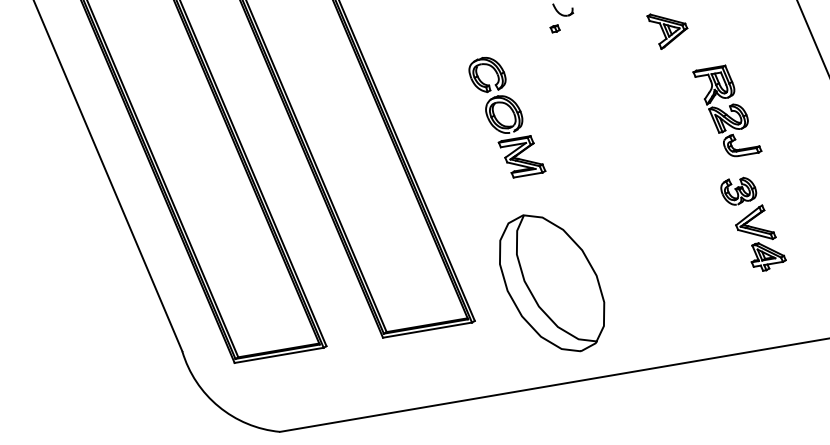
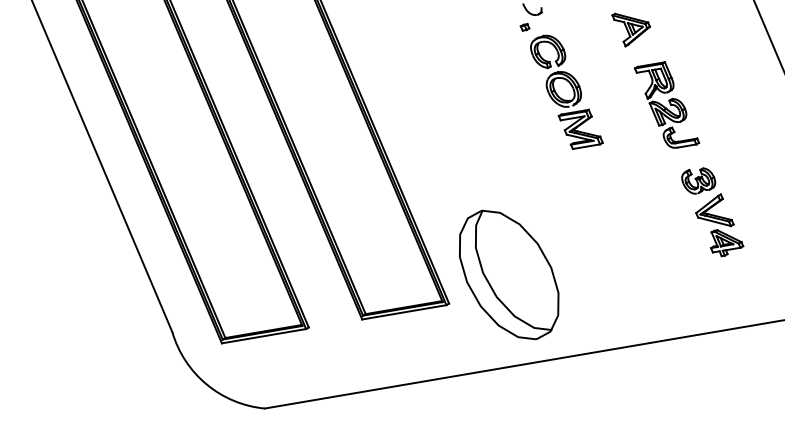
part: (726, 110) -> (666, 104), moved
part: (506, 117) -> (566, 92), moved
part: (552, 282) -> (509, 274), moved

